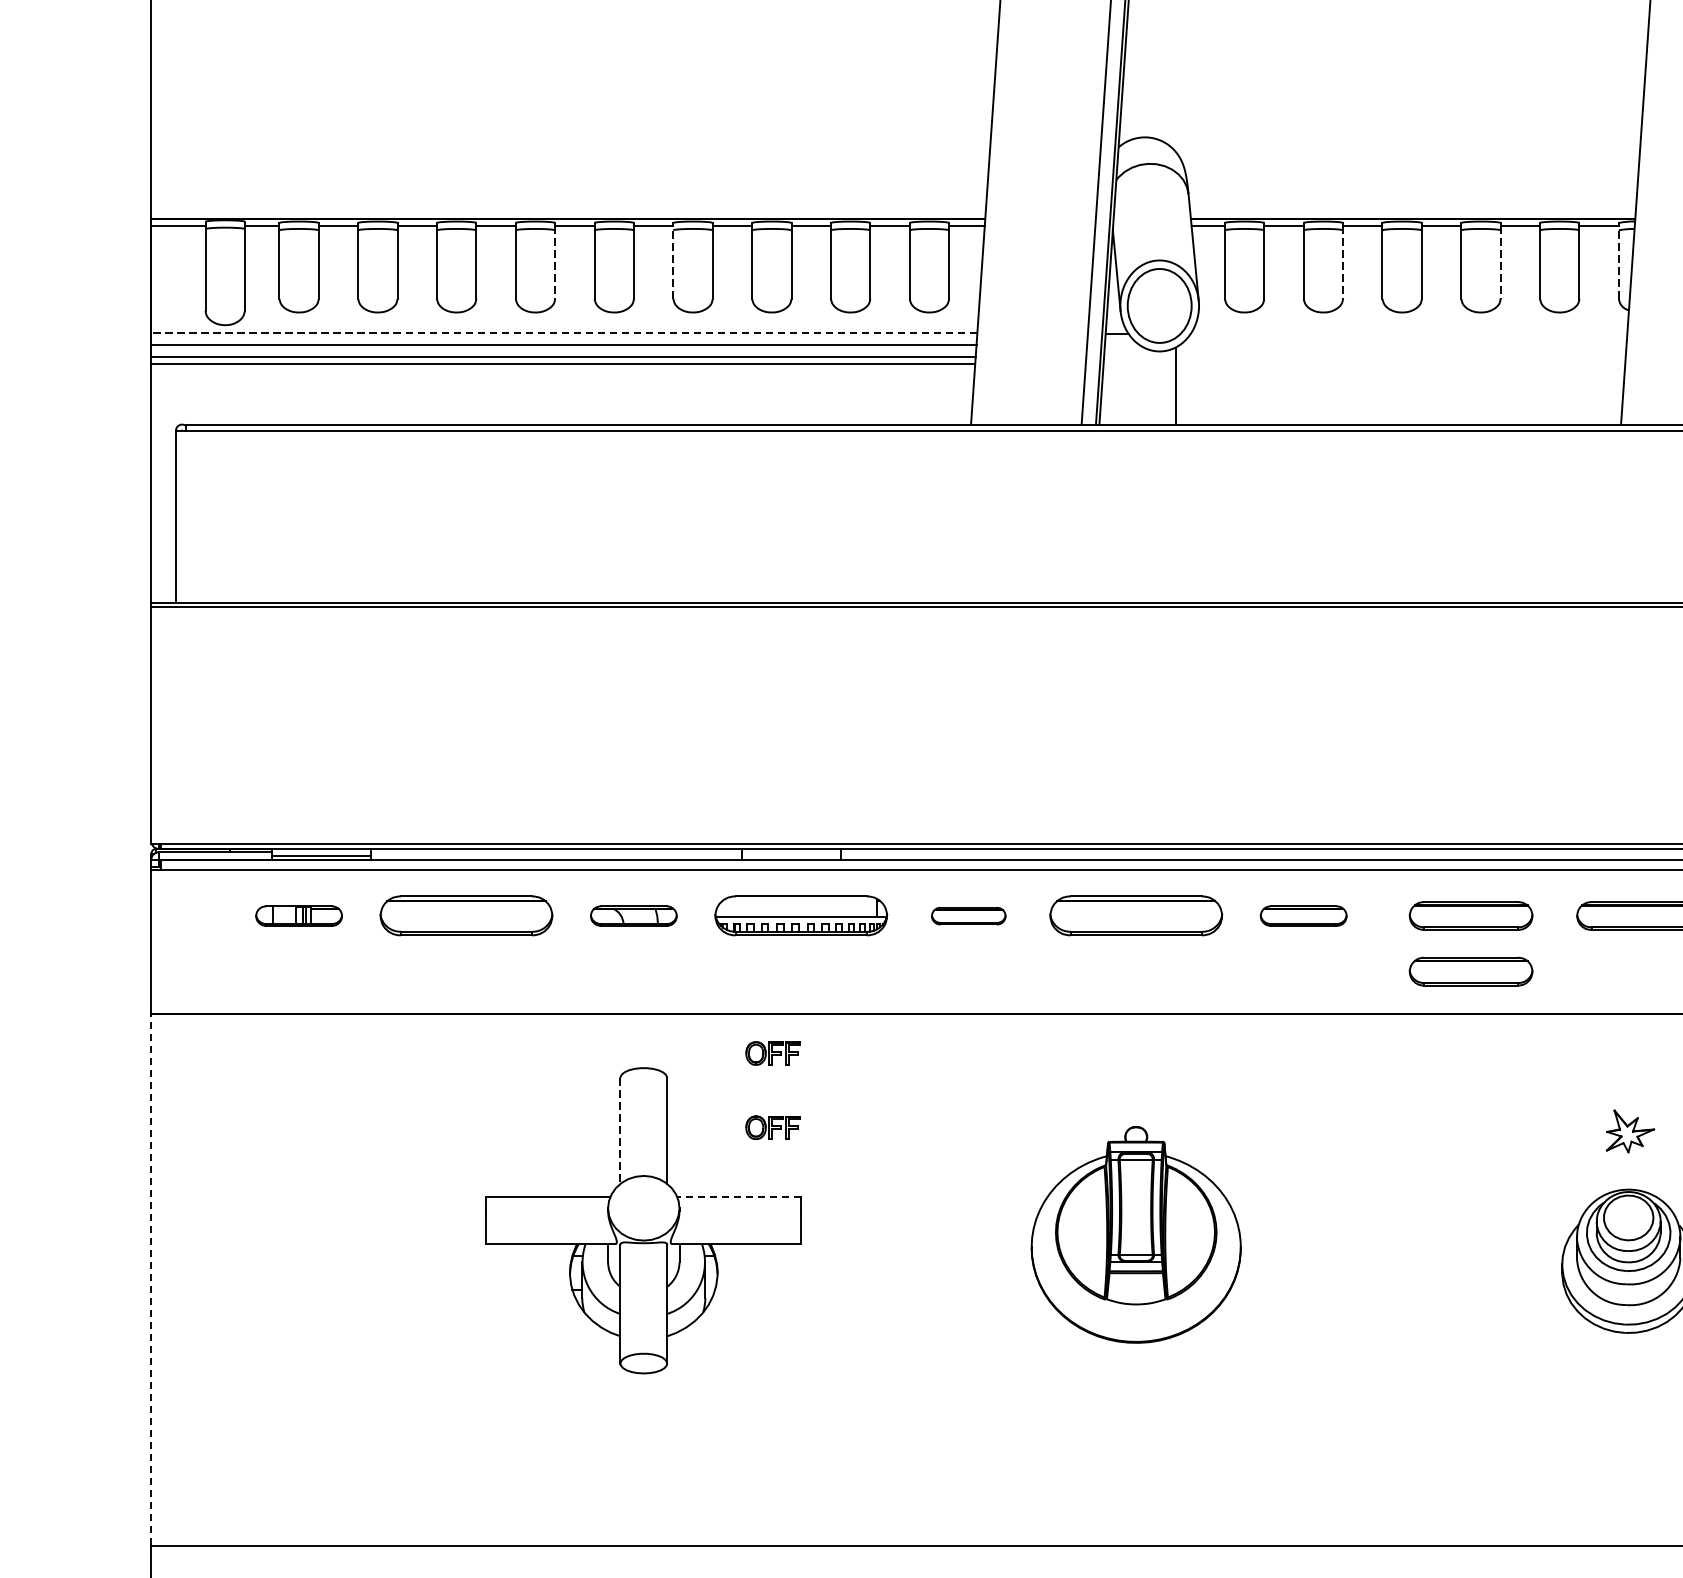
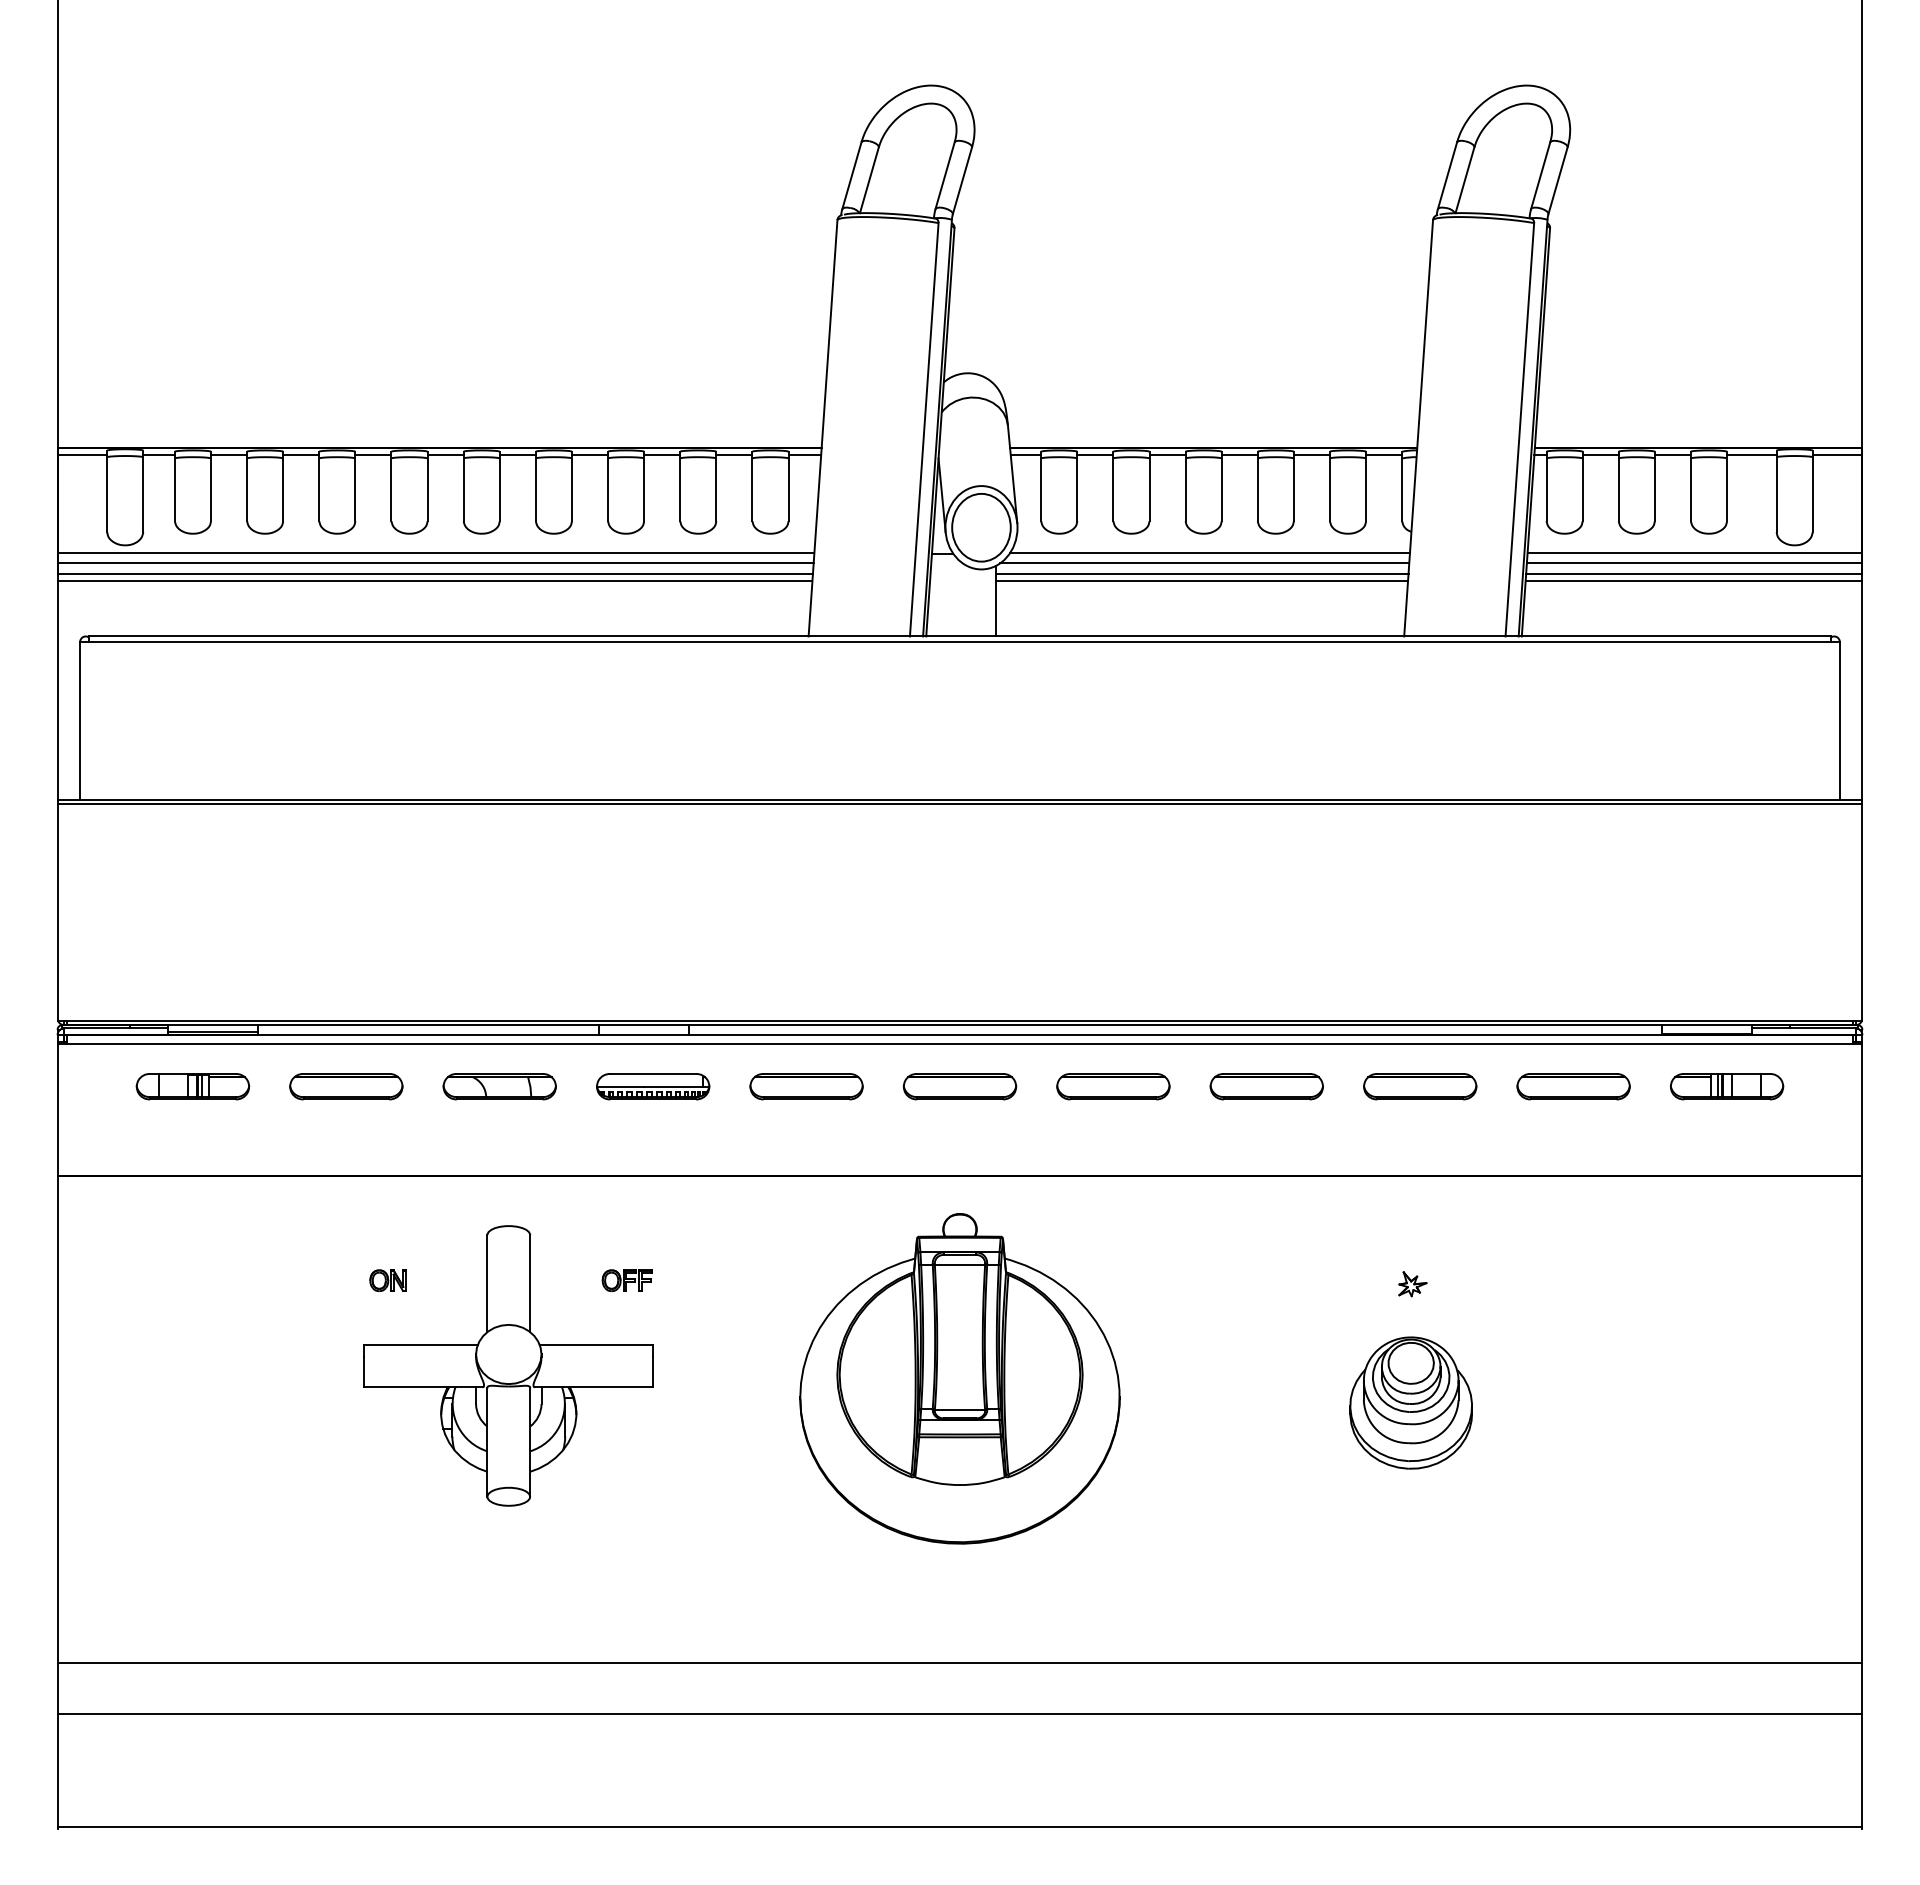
line: (672, 262) -> (535, 487), dashed -> solid
line: (1619, 262) -> (1402, 487), dashed -> solid
line: (555, 263) -> (427, 488), dashed -> solid
line: (1343, 263) -> (1149, 488), dashed -> solid
line: (1500, 263) -> (1293, 488), dashed -> solid
line: (563, 332) -> (435, 552), dashed -> solid
line: (1409, 332) -> (1210, 552), added
line: (1403, 344) -> (1204, 563), added
line: (1400, 356) -> (1202, 574), added
line: (1400, 364) -> (1202, 581), added
part: (298, 915) -> (192, 1086), size x1.43
part: (466, 915) -> (346, 1086), size x0.71
part: (633, 915) -> (499, 1086), size x1.43
part: (801, 915) -> (653, 1086), size x0.71
part: (968, 915) -> (806, 1086), size x1.67
part: (1135, 915) -> (959, 1086), size x0.71
part: (1303, 915) -> (1113, 1086), size x1.43
part: (1470, 971) -> (1266, 1137), removed
part: (772, 1053) -> (626, 1212), removed
part: (511, 1127) -> (387, 1280), added
line: (620, 1130) -> (487, 1283), dashed -> solid
part: (1630, 1131) -> (1412, 1284), size x0.62
line: (739, 1197) -> (596, 1344), dashed -> solid
part: (1135, 1234) -> (959, 1378), size x1.67
line: (151, 1279) -> (57, 1419), dashed -> solid

